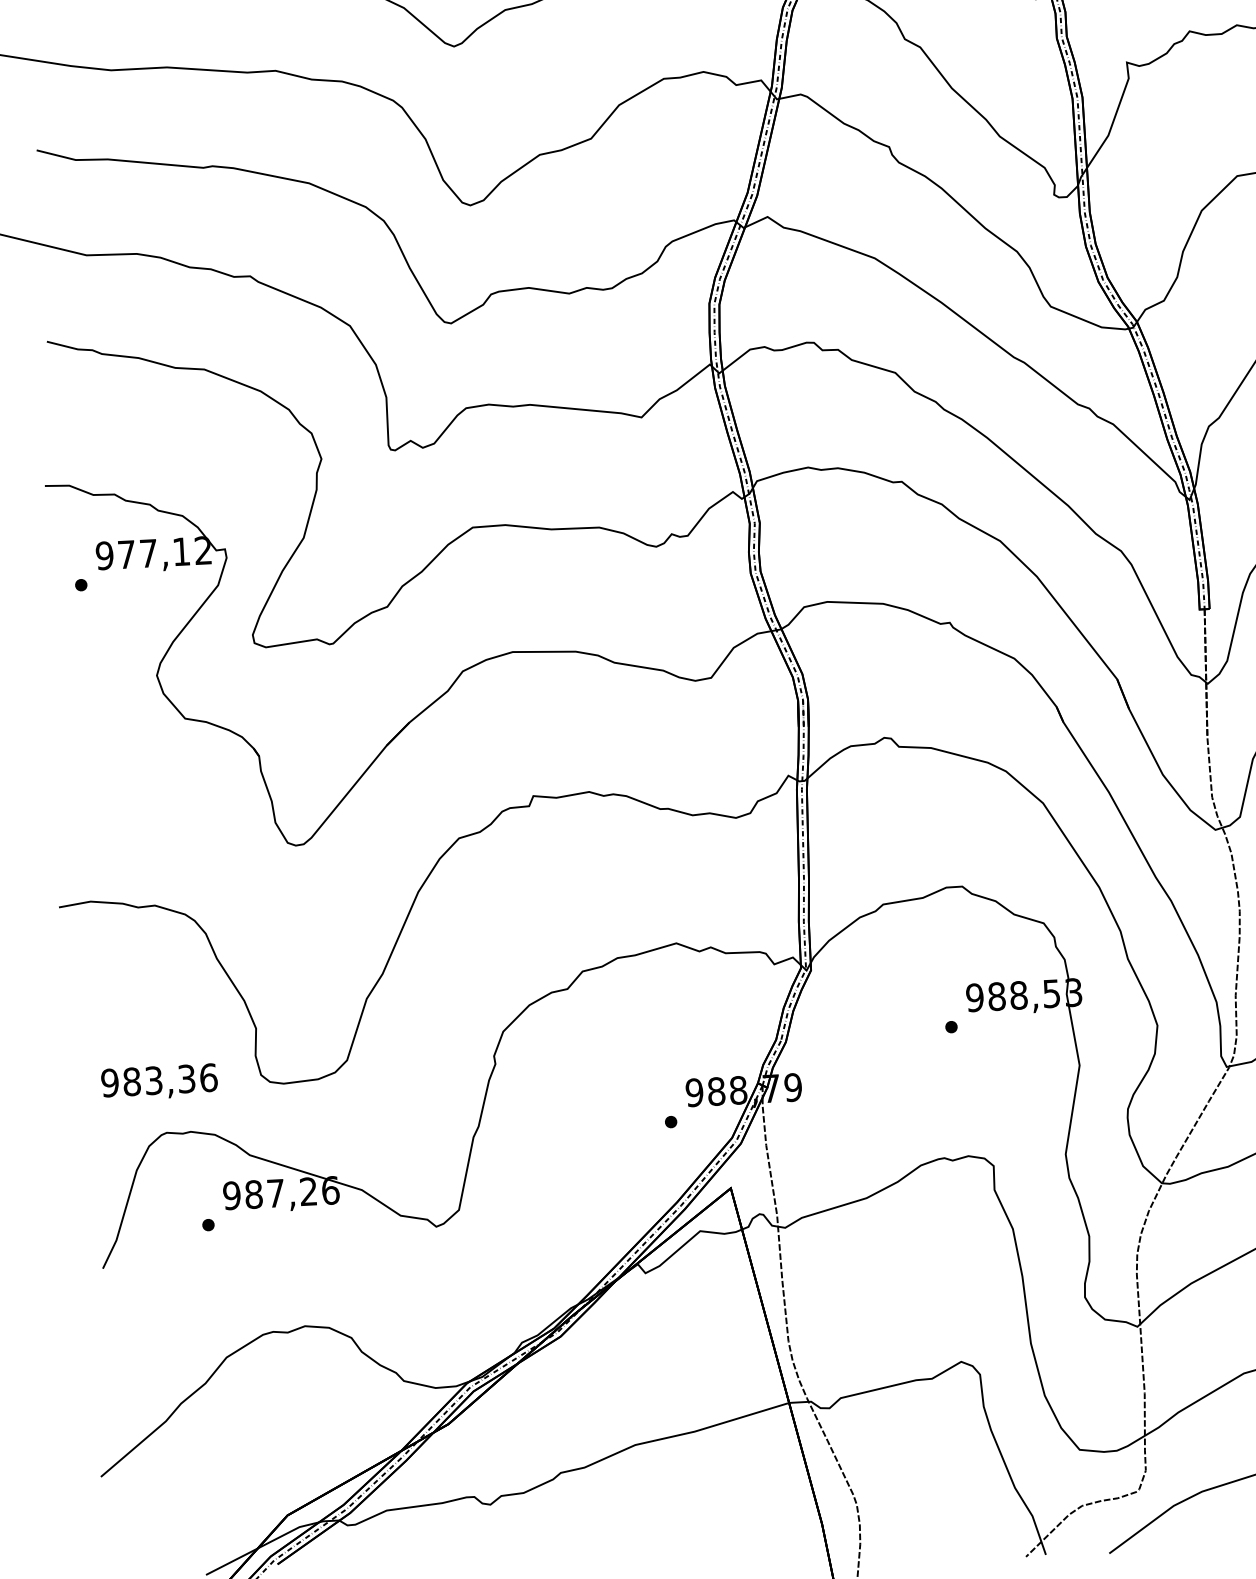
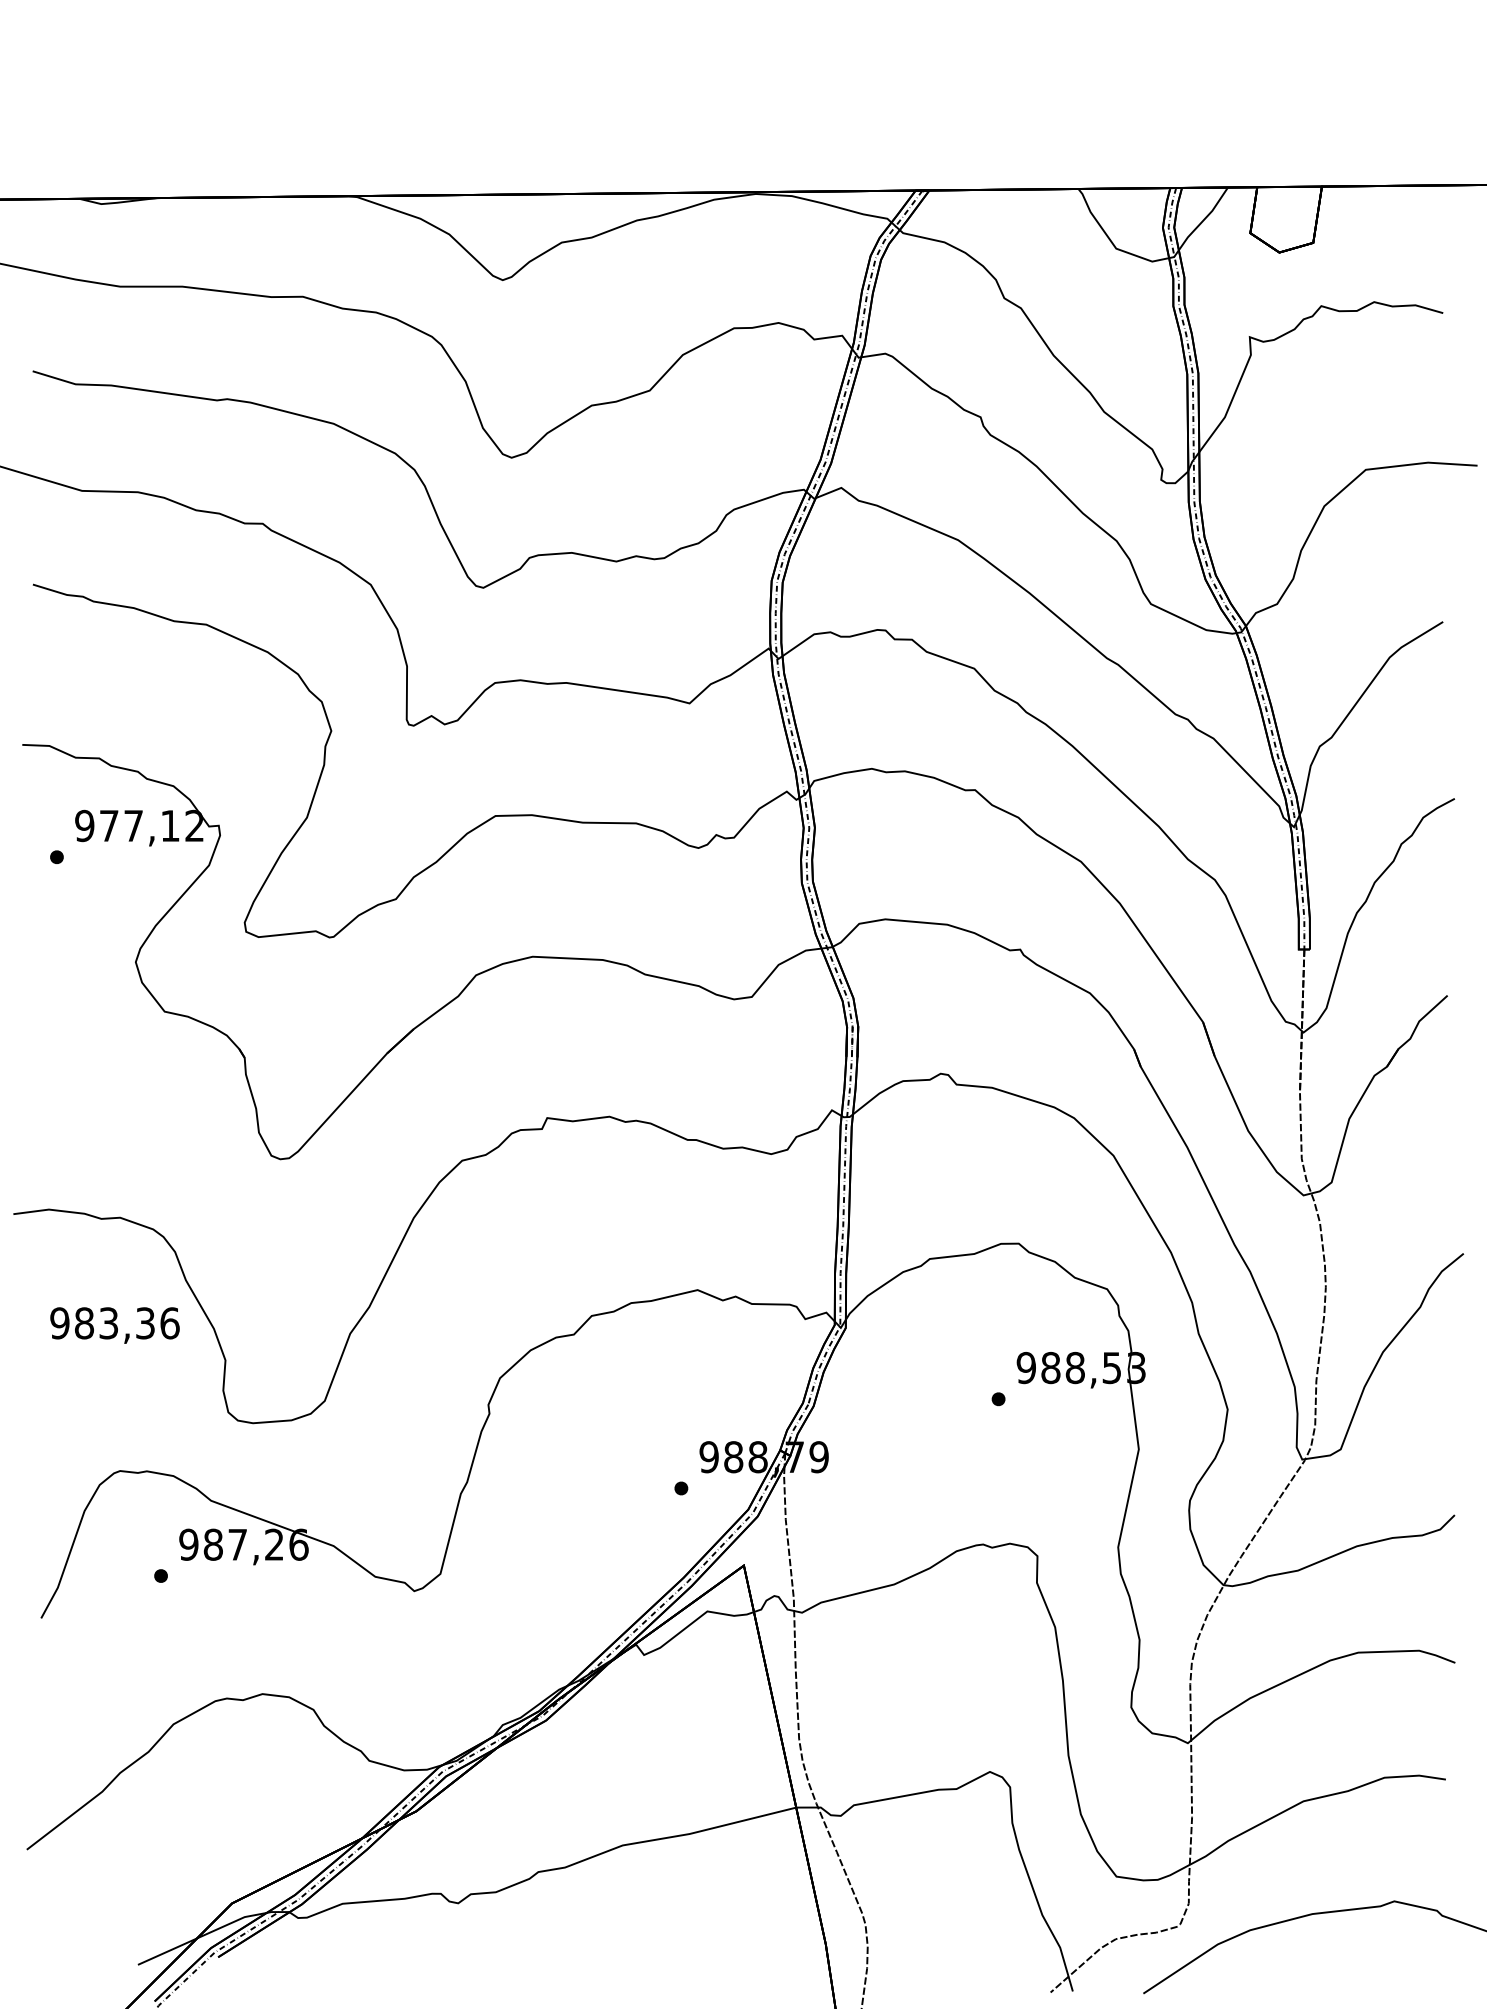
text: (159, 1082) -> (114, 1325), moved

